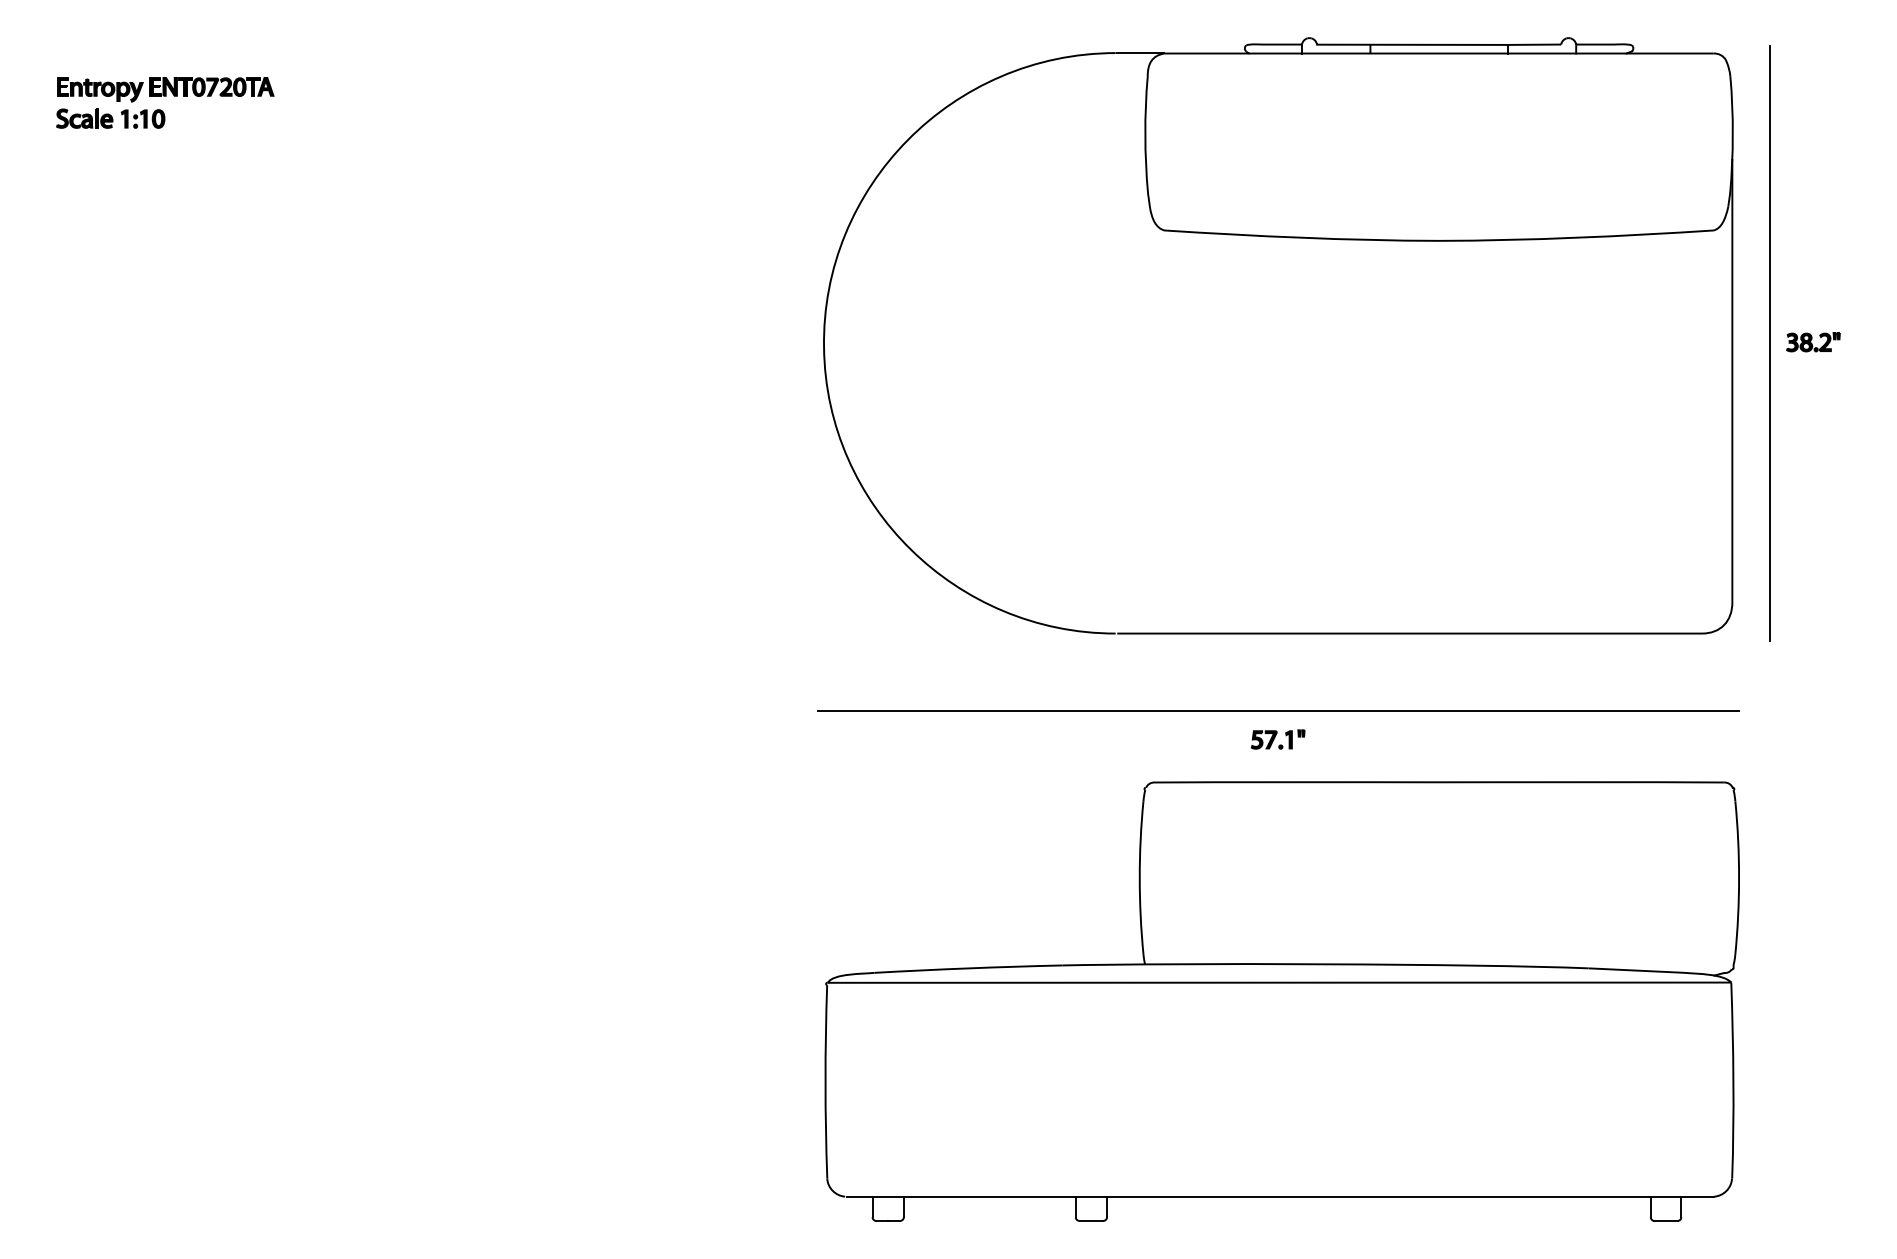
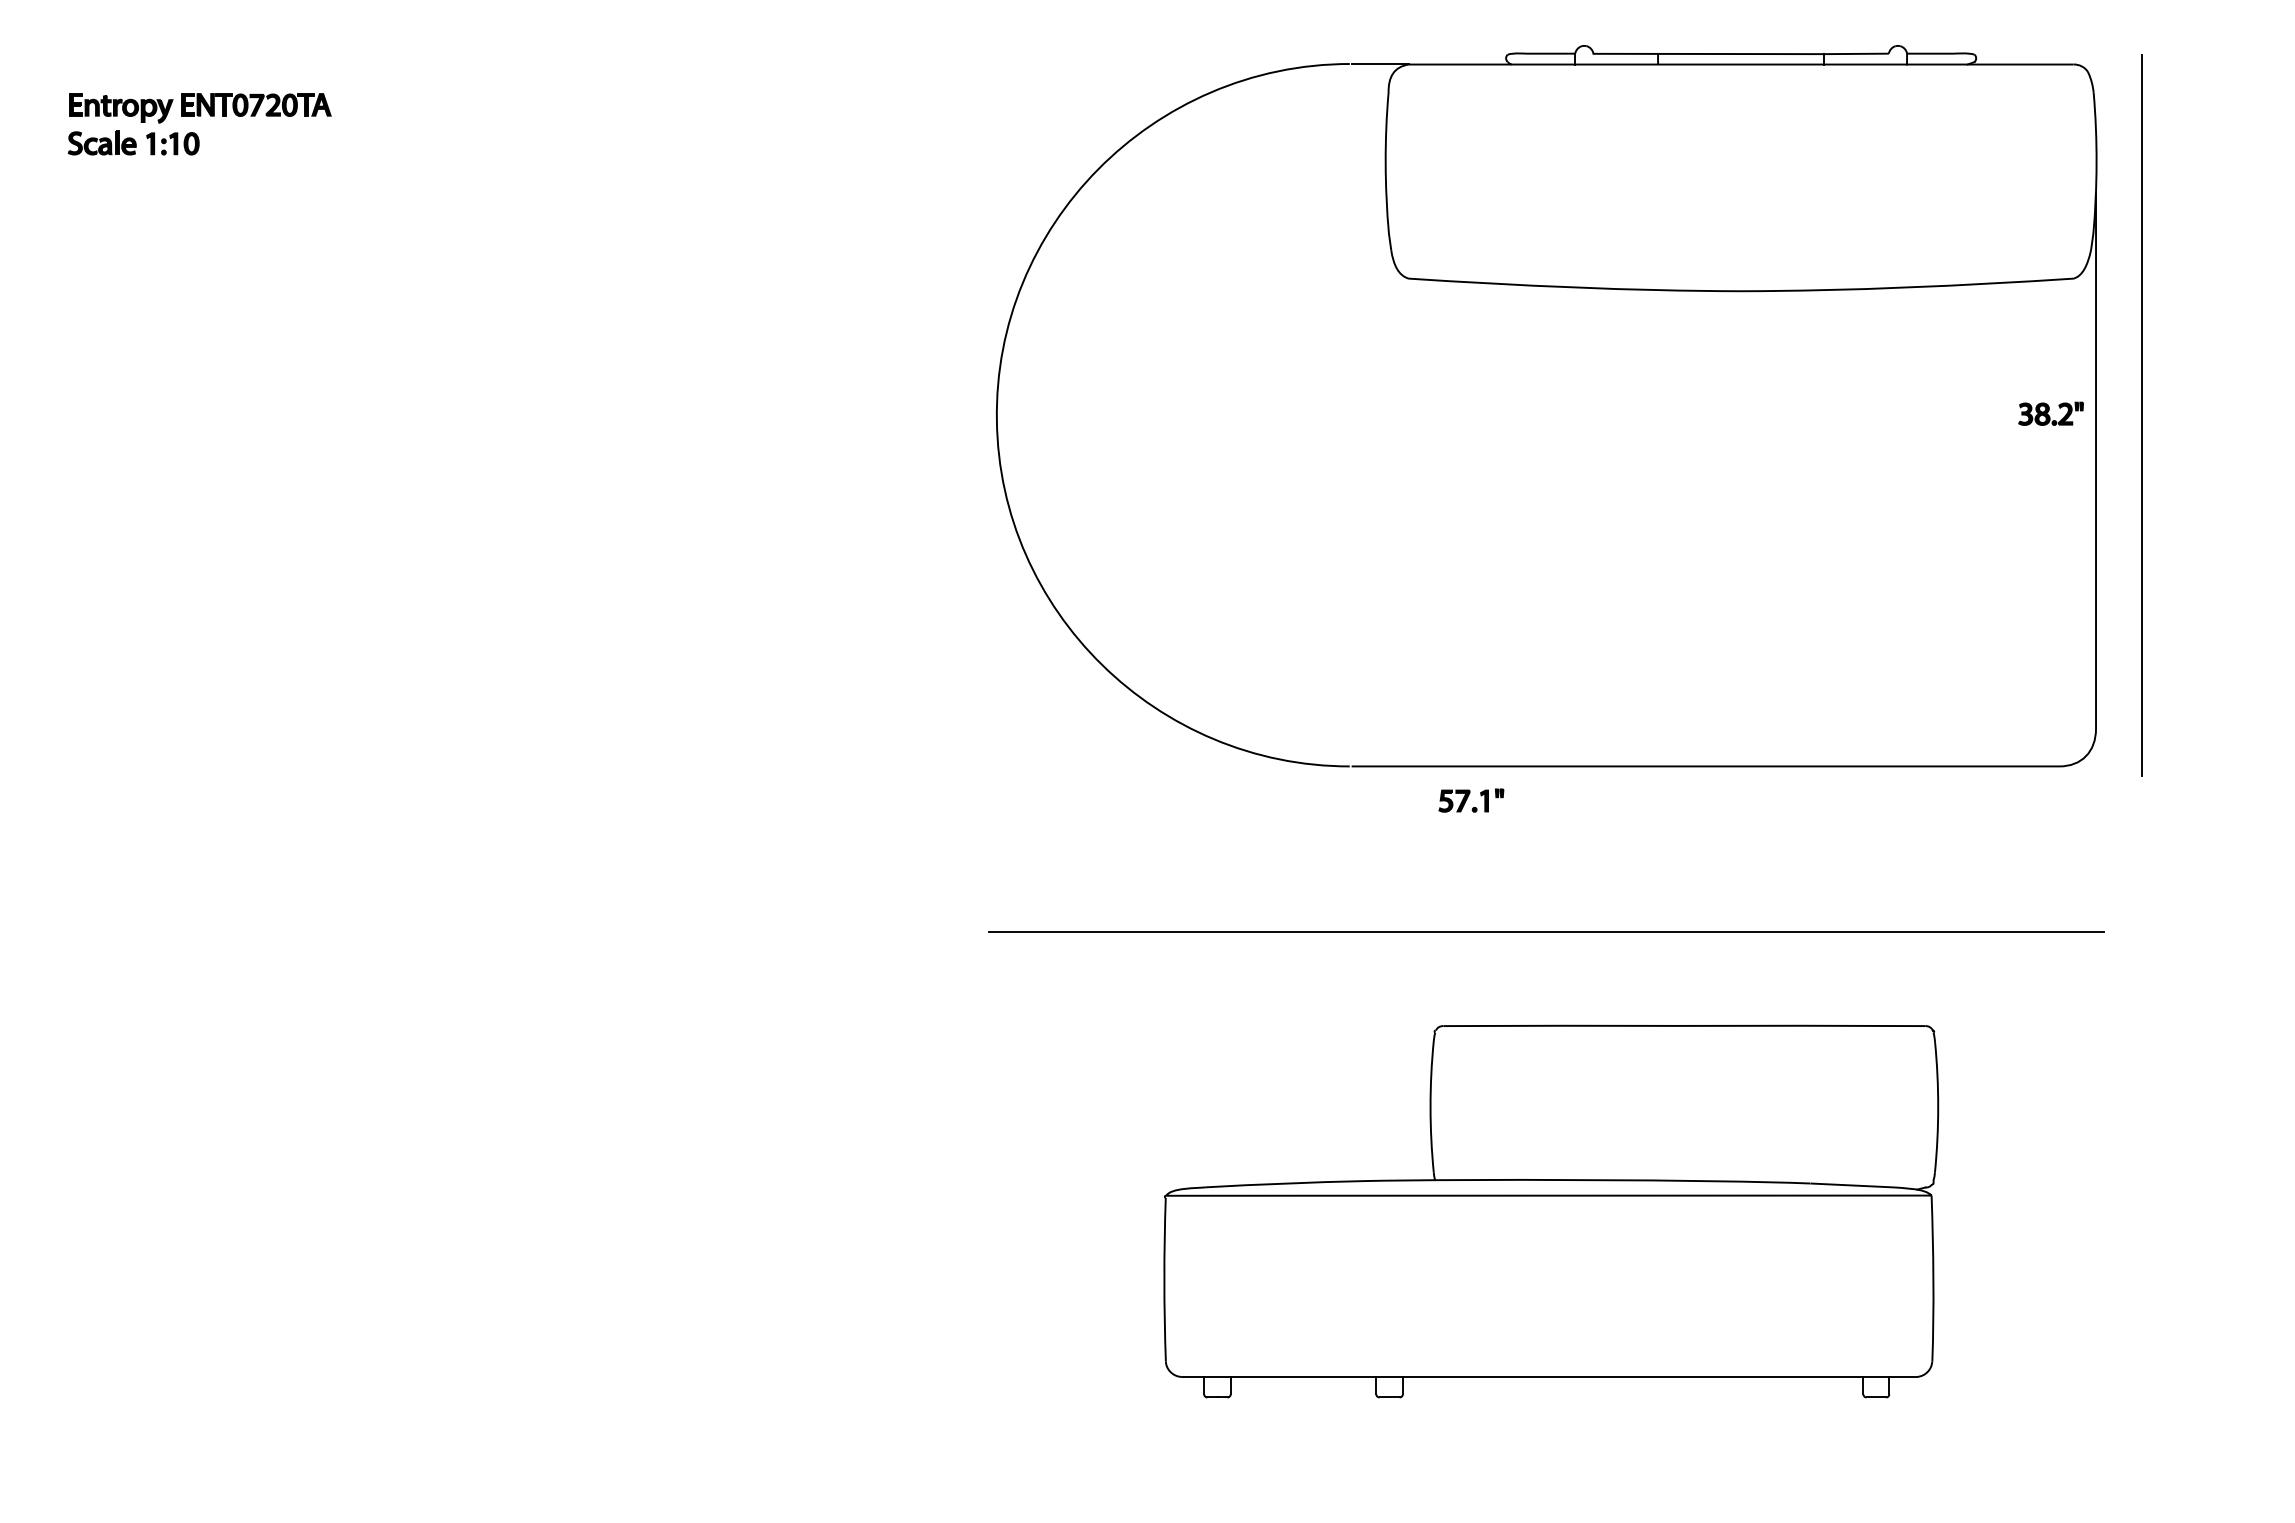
part: (1812, 341) -> (2050, 413), moved
line: (1278, 710) -> (1546, 931), moved
part: (1278, 739) -> (1471, 800), moved
part: (1281, 1001) -> (1550, 1211), size x0.7

